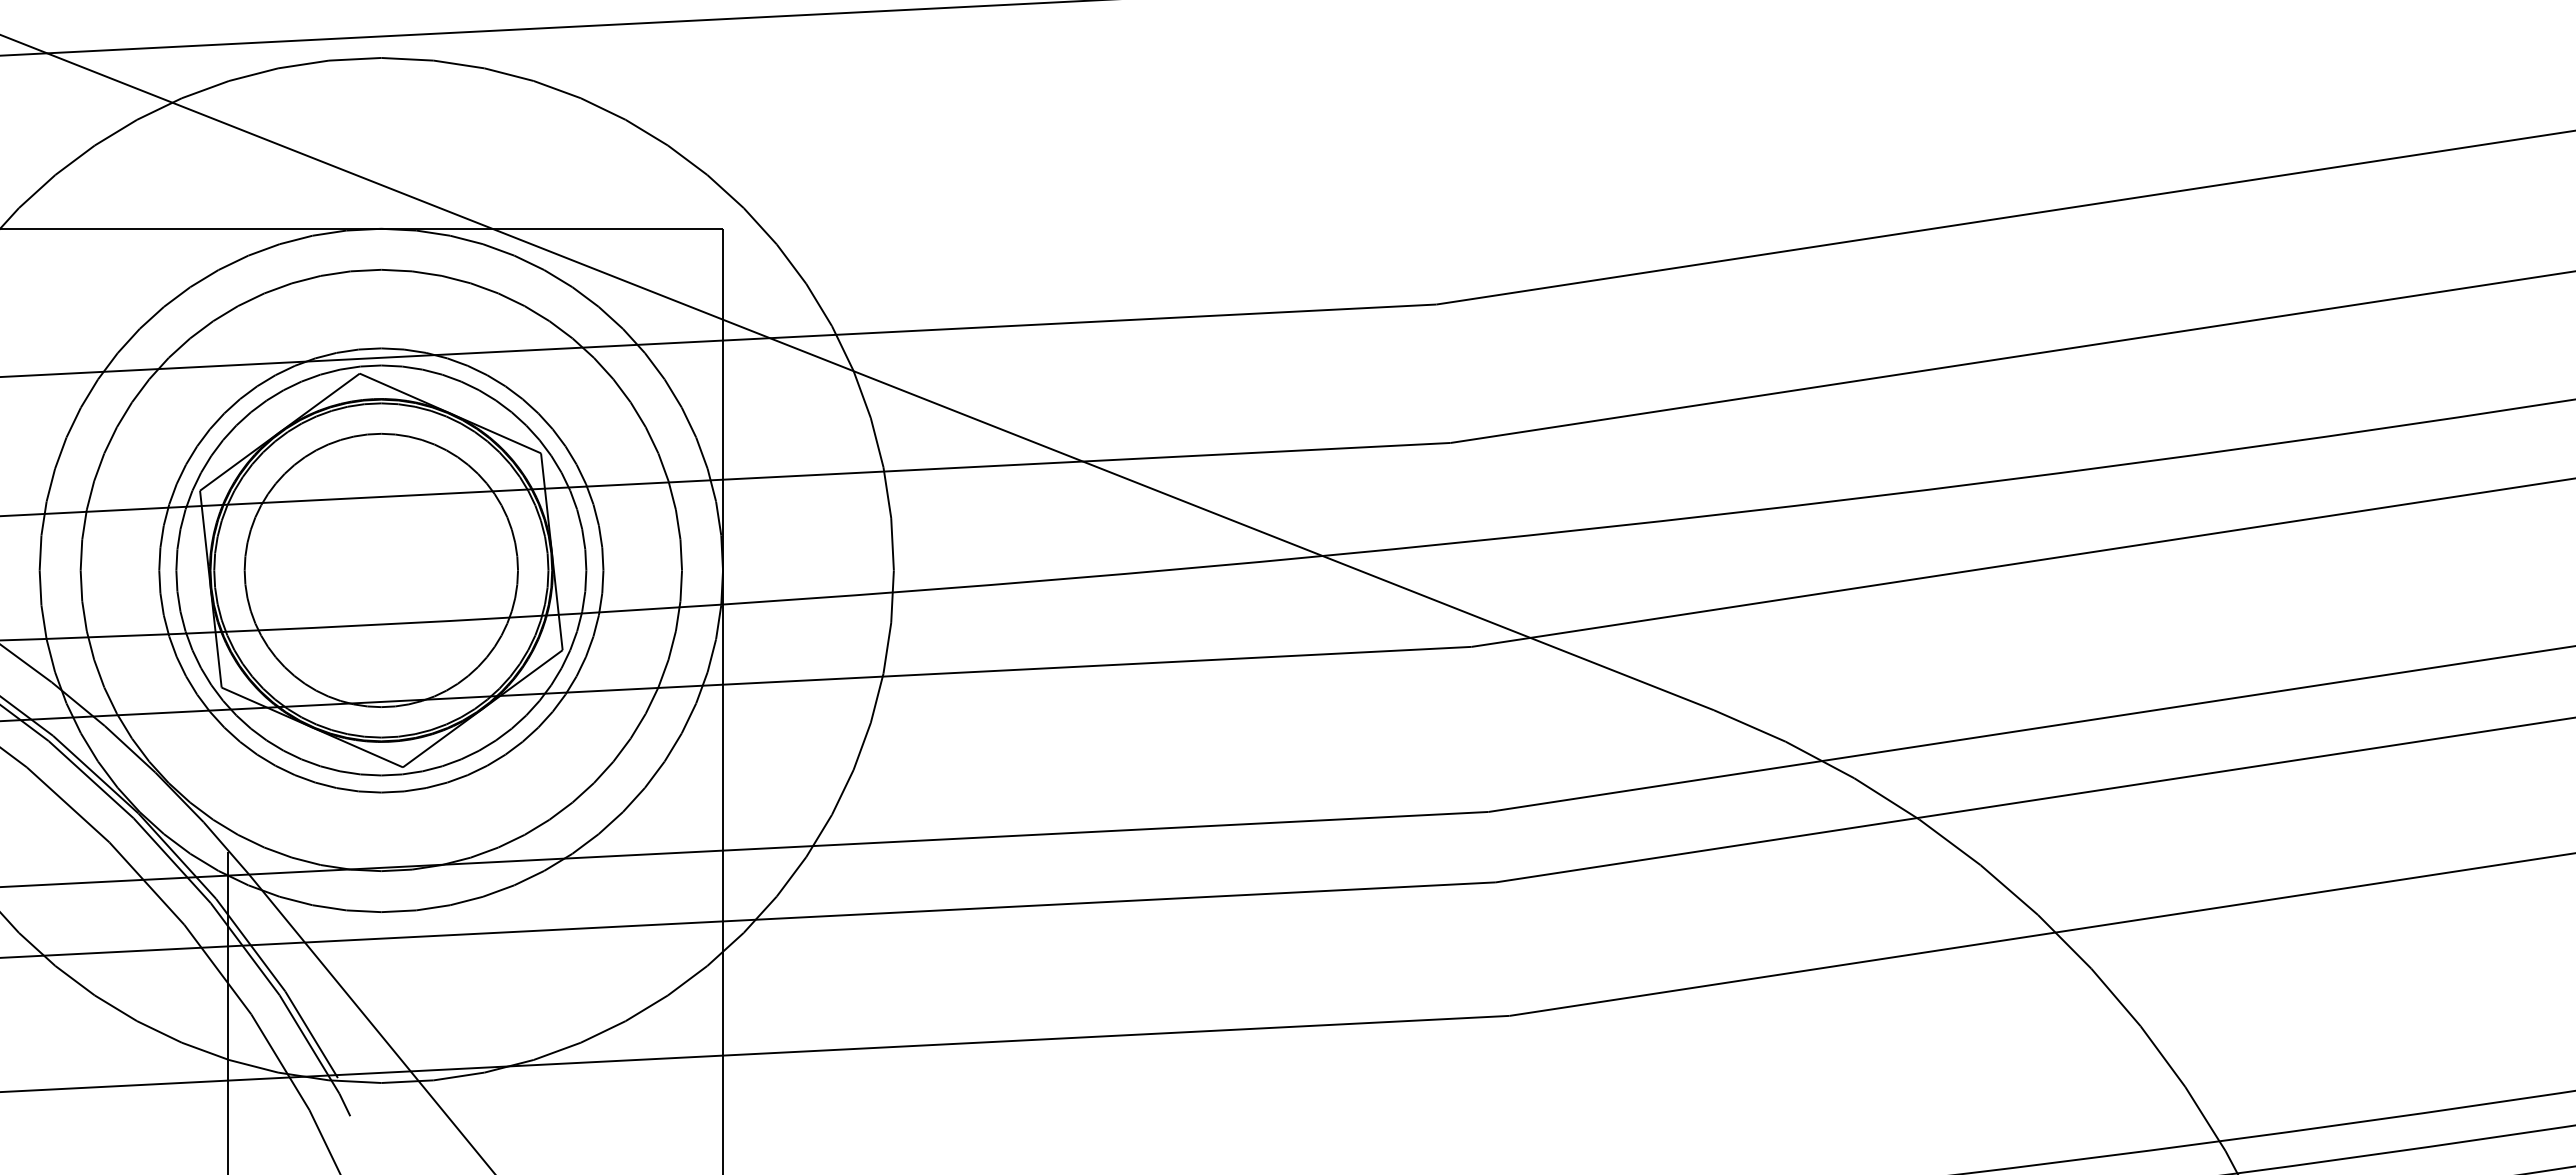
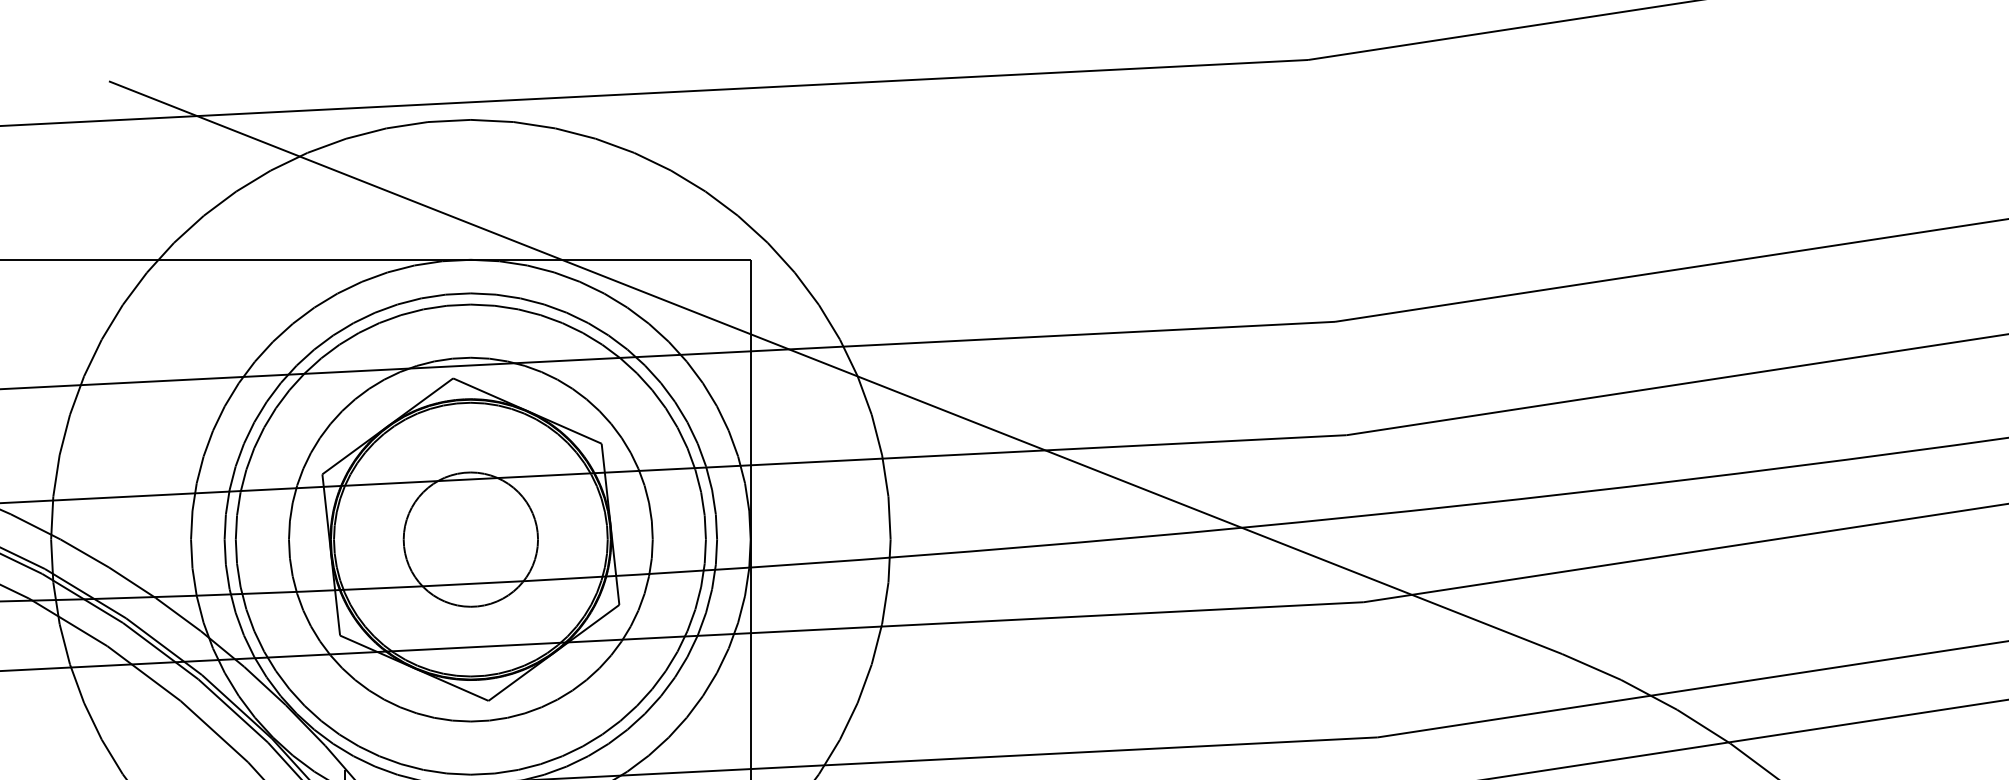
circle: (381, 570) -> (470, 539), size x0.6
circle: (381, 570) -> (470, 539), size x1.4

